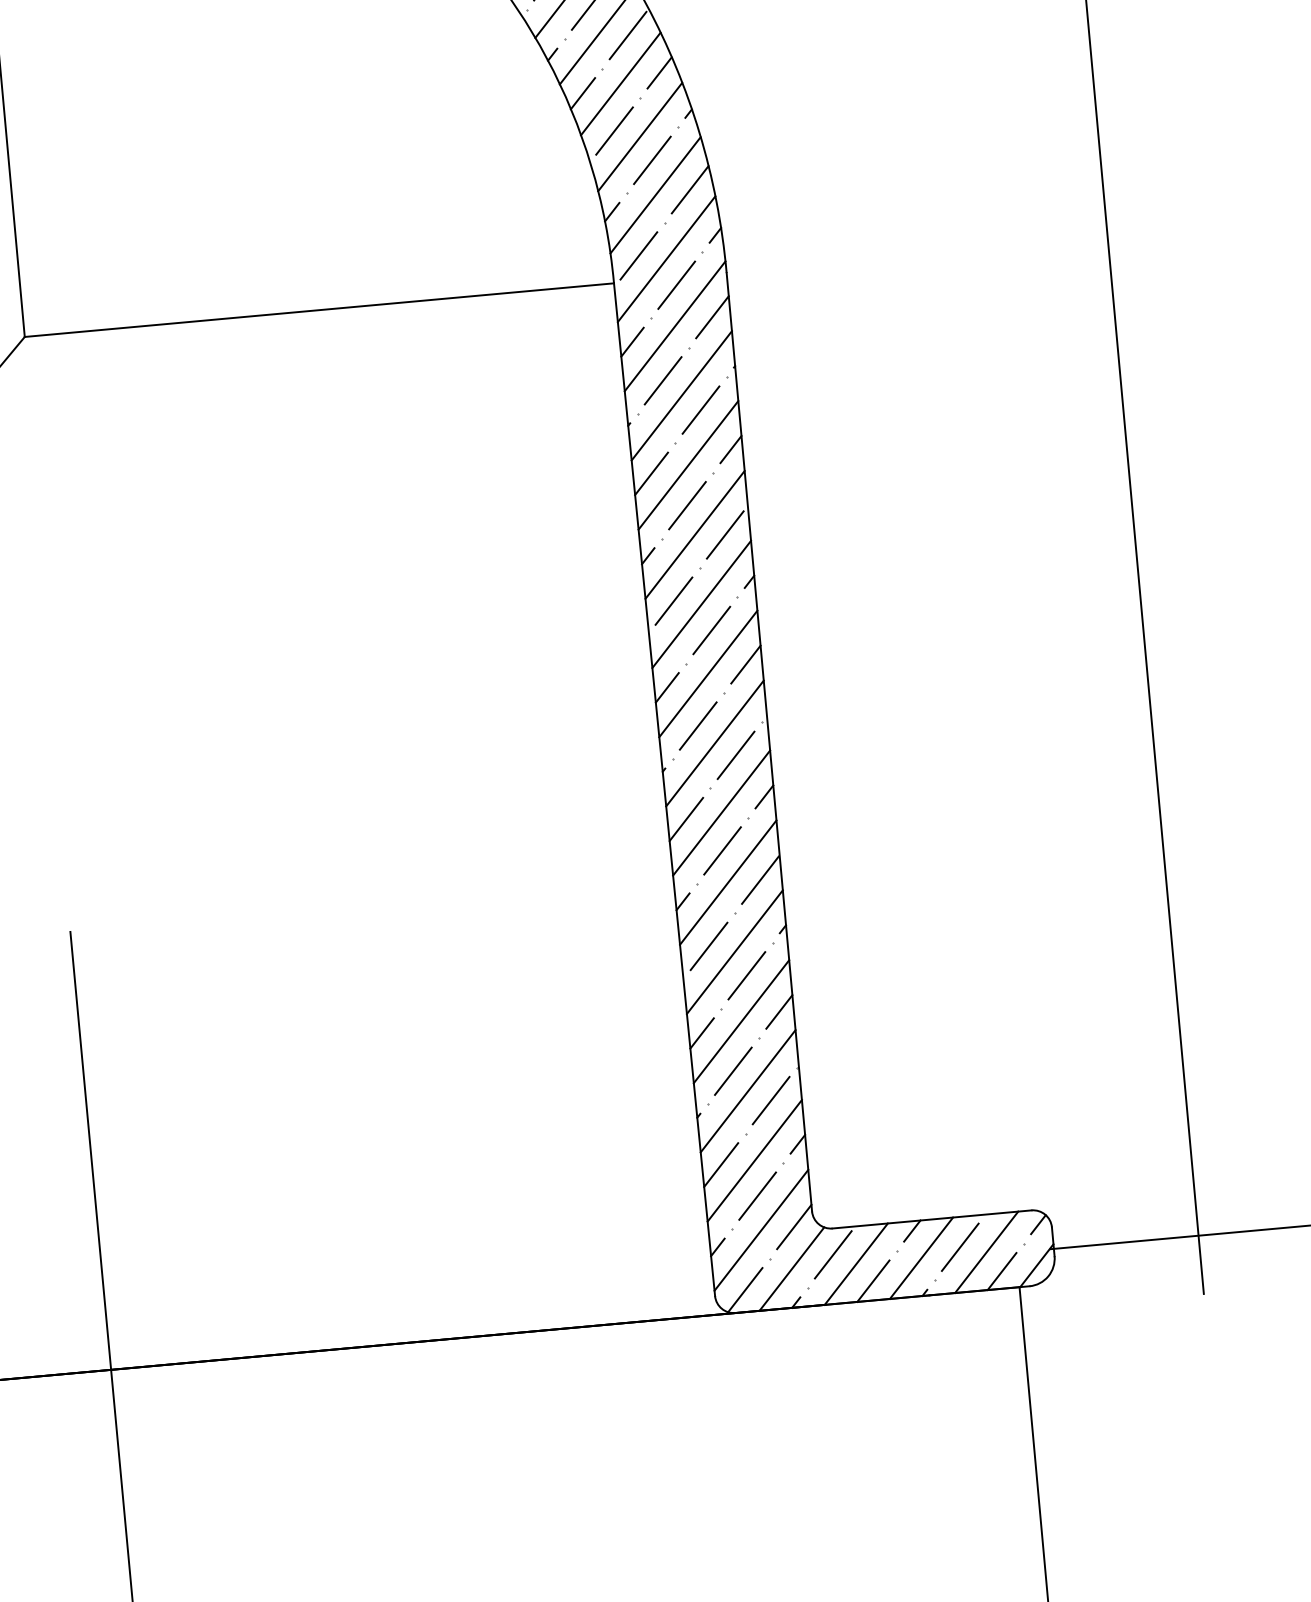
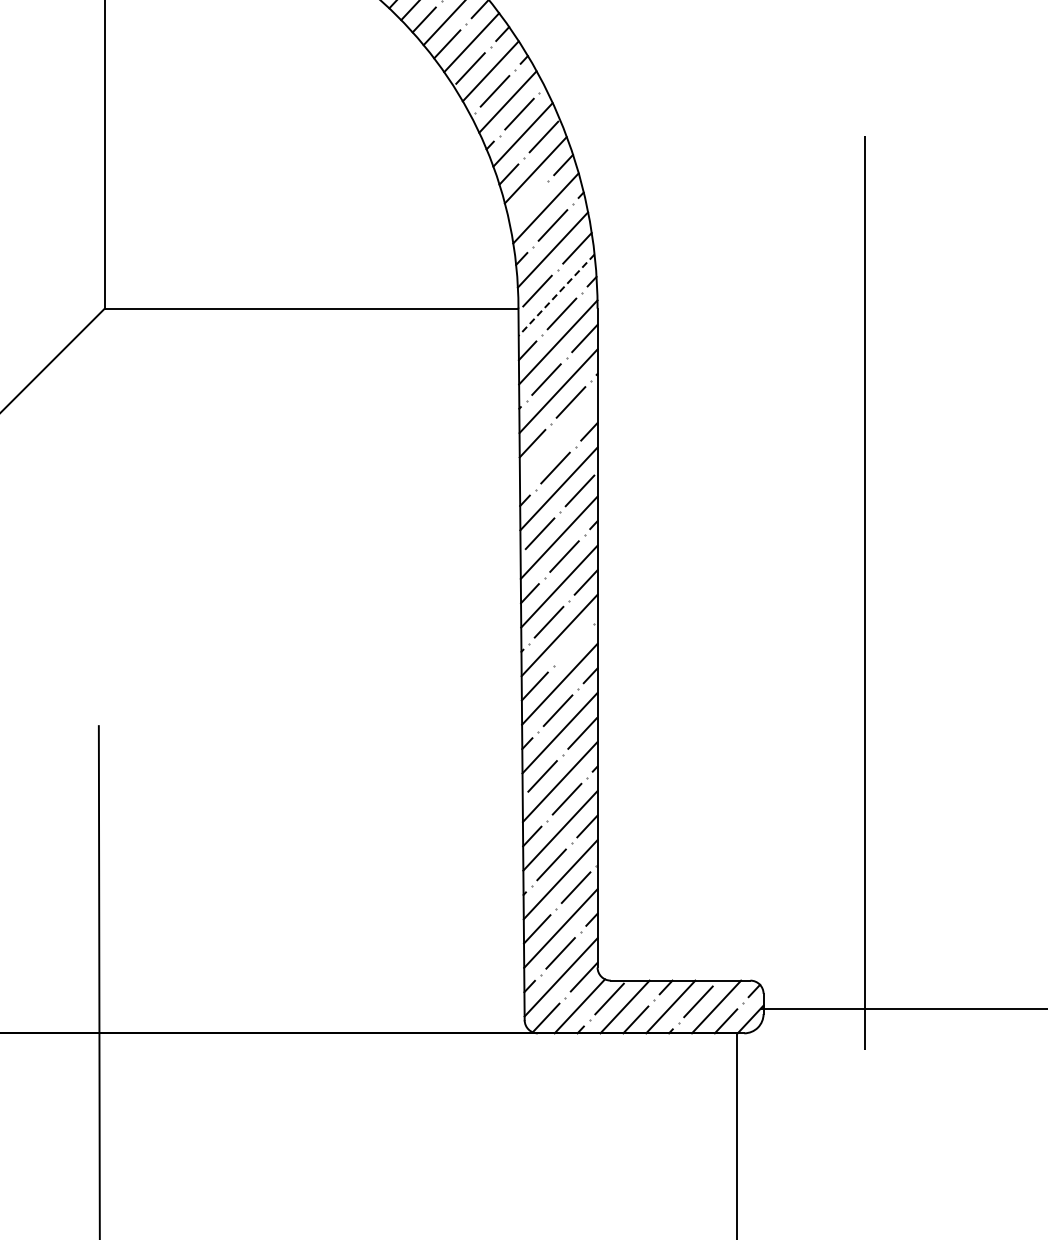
line: (614, 130) -> (528, 202), removed
line: (666, 259) -> (556, 295), solid -> dashed
line: (687, 464) -> (558, 439), removed
line: (735, 754) -> (573, 644), removed

